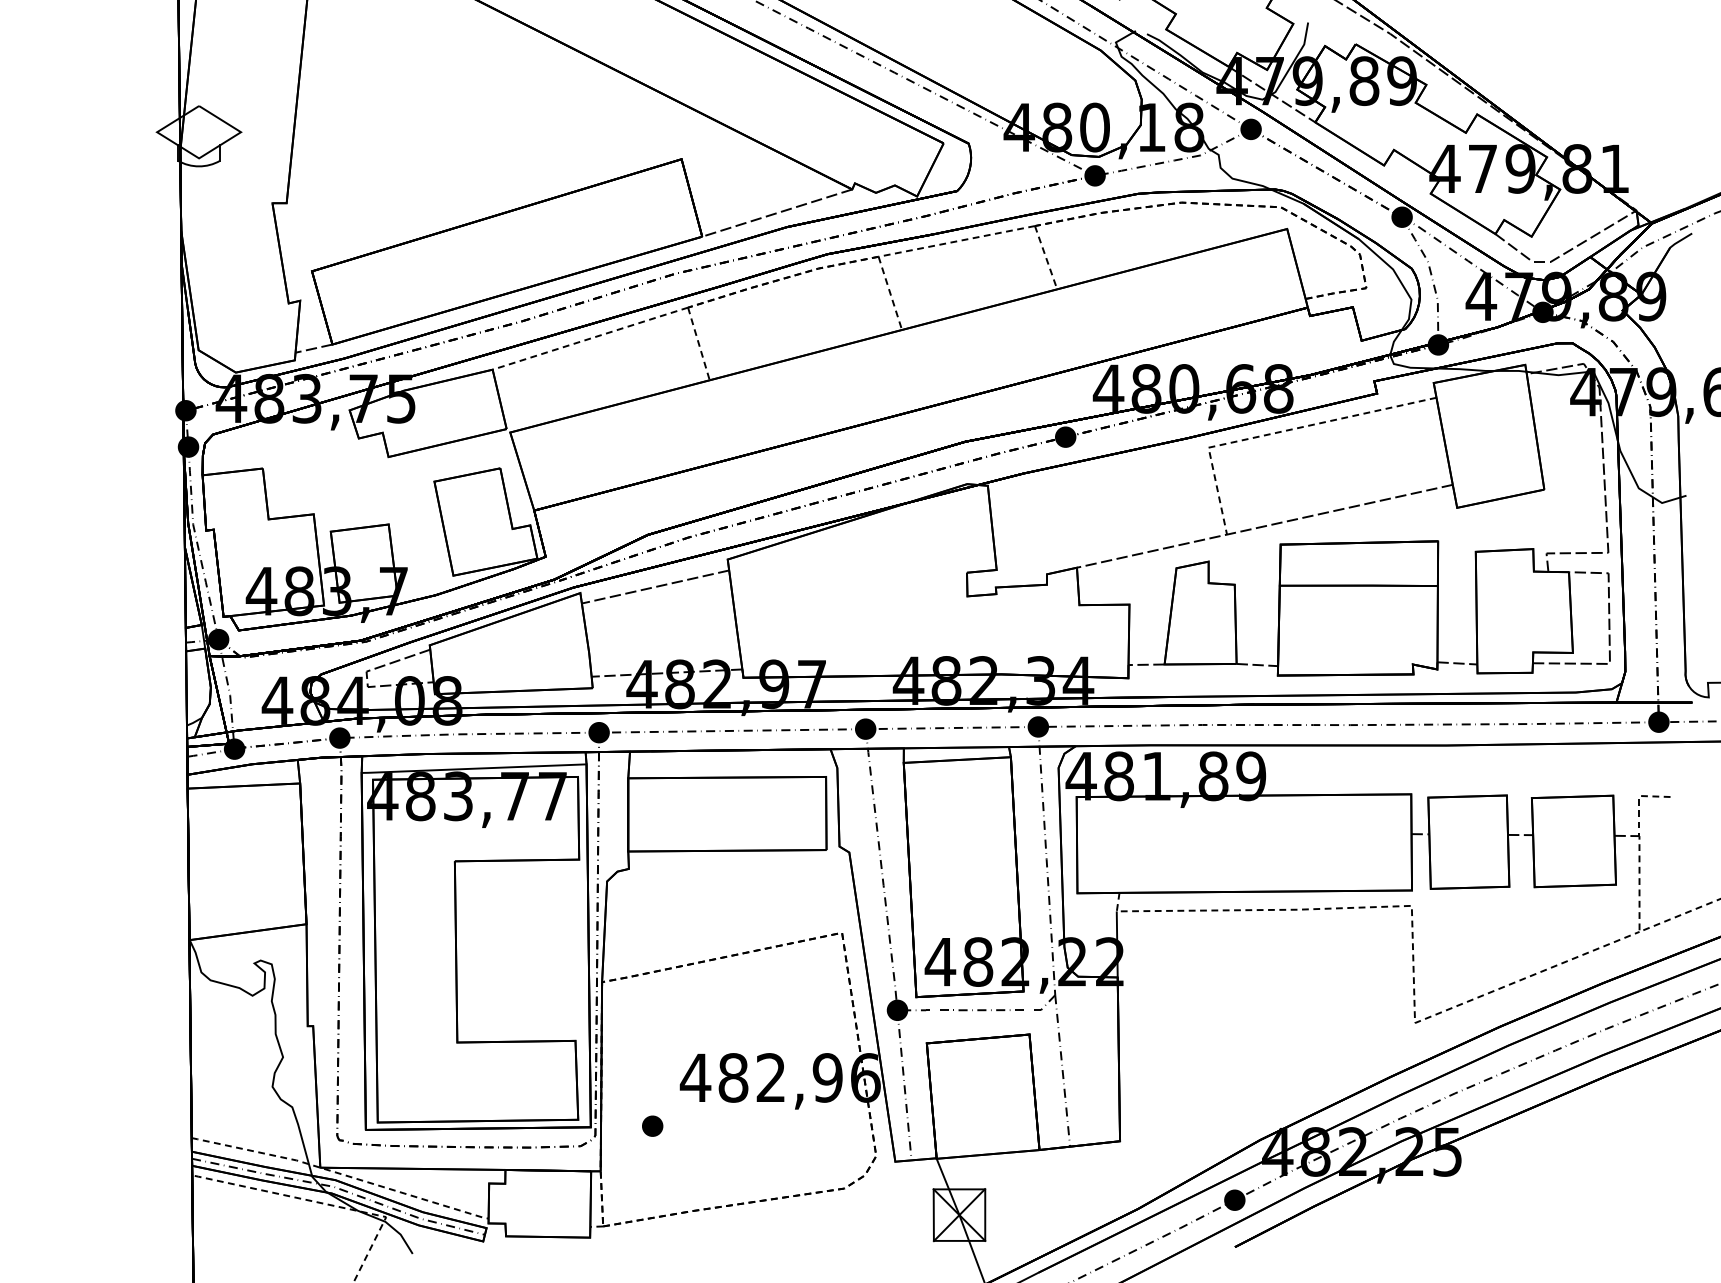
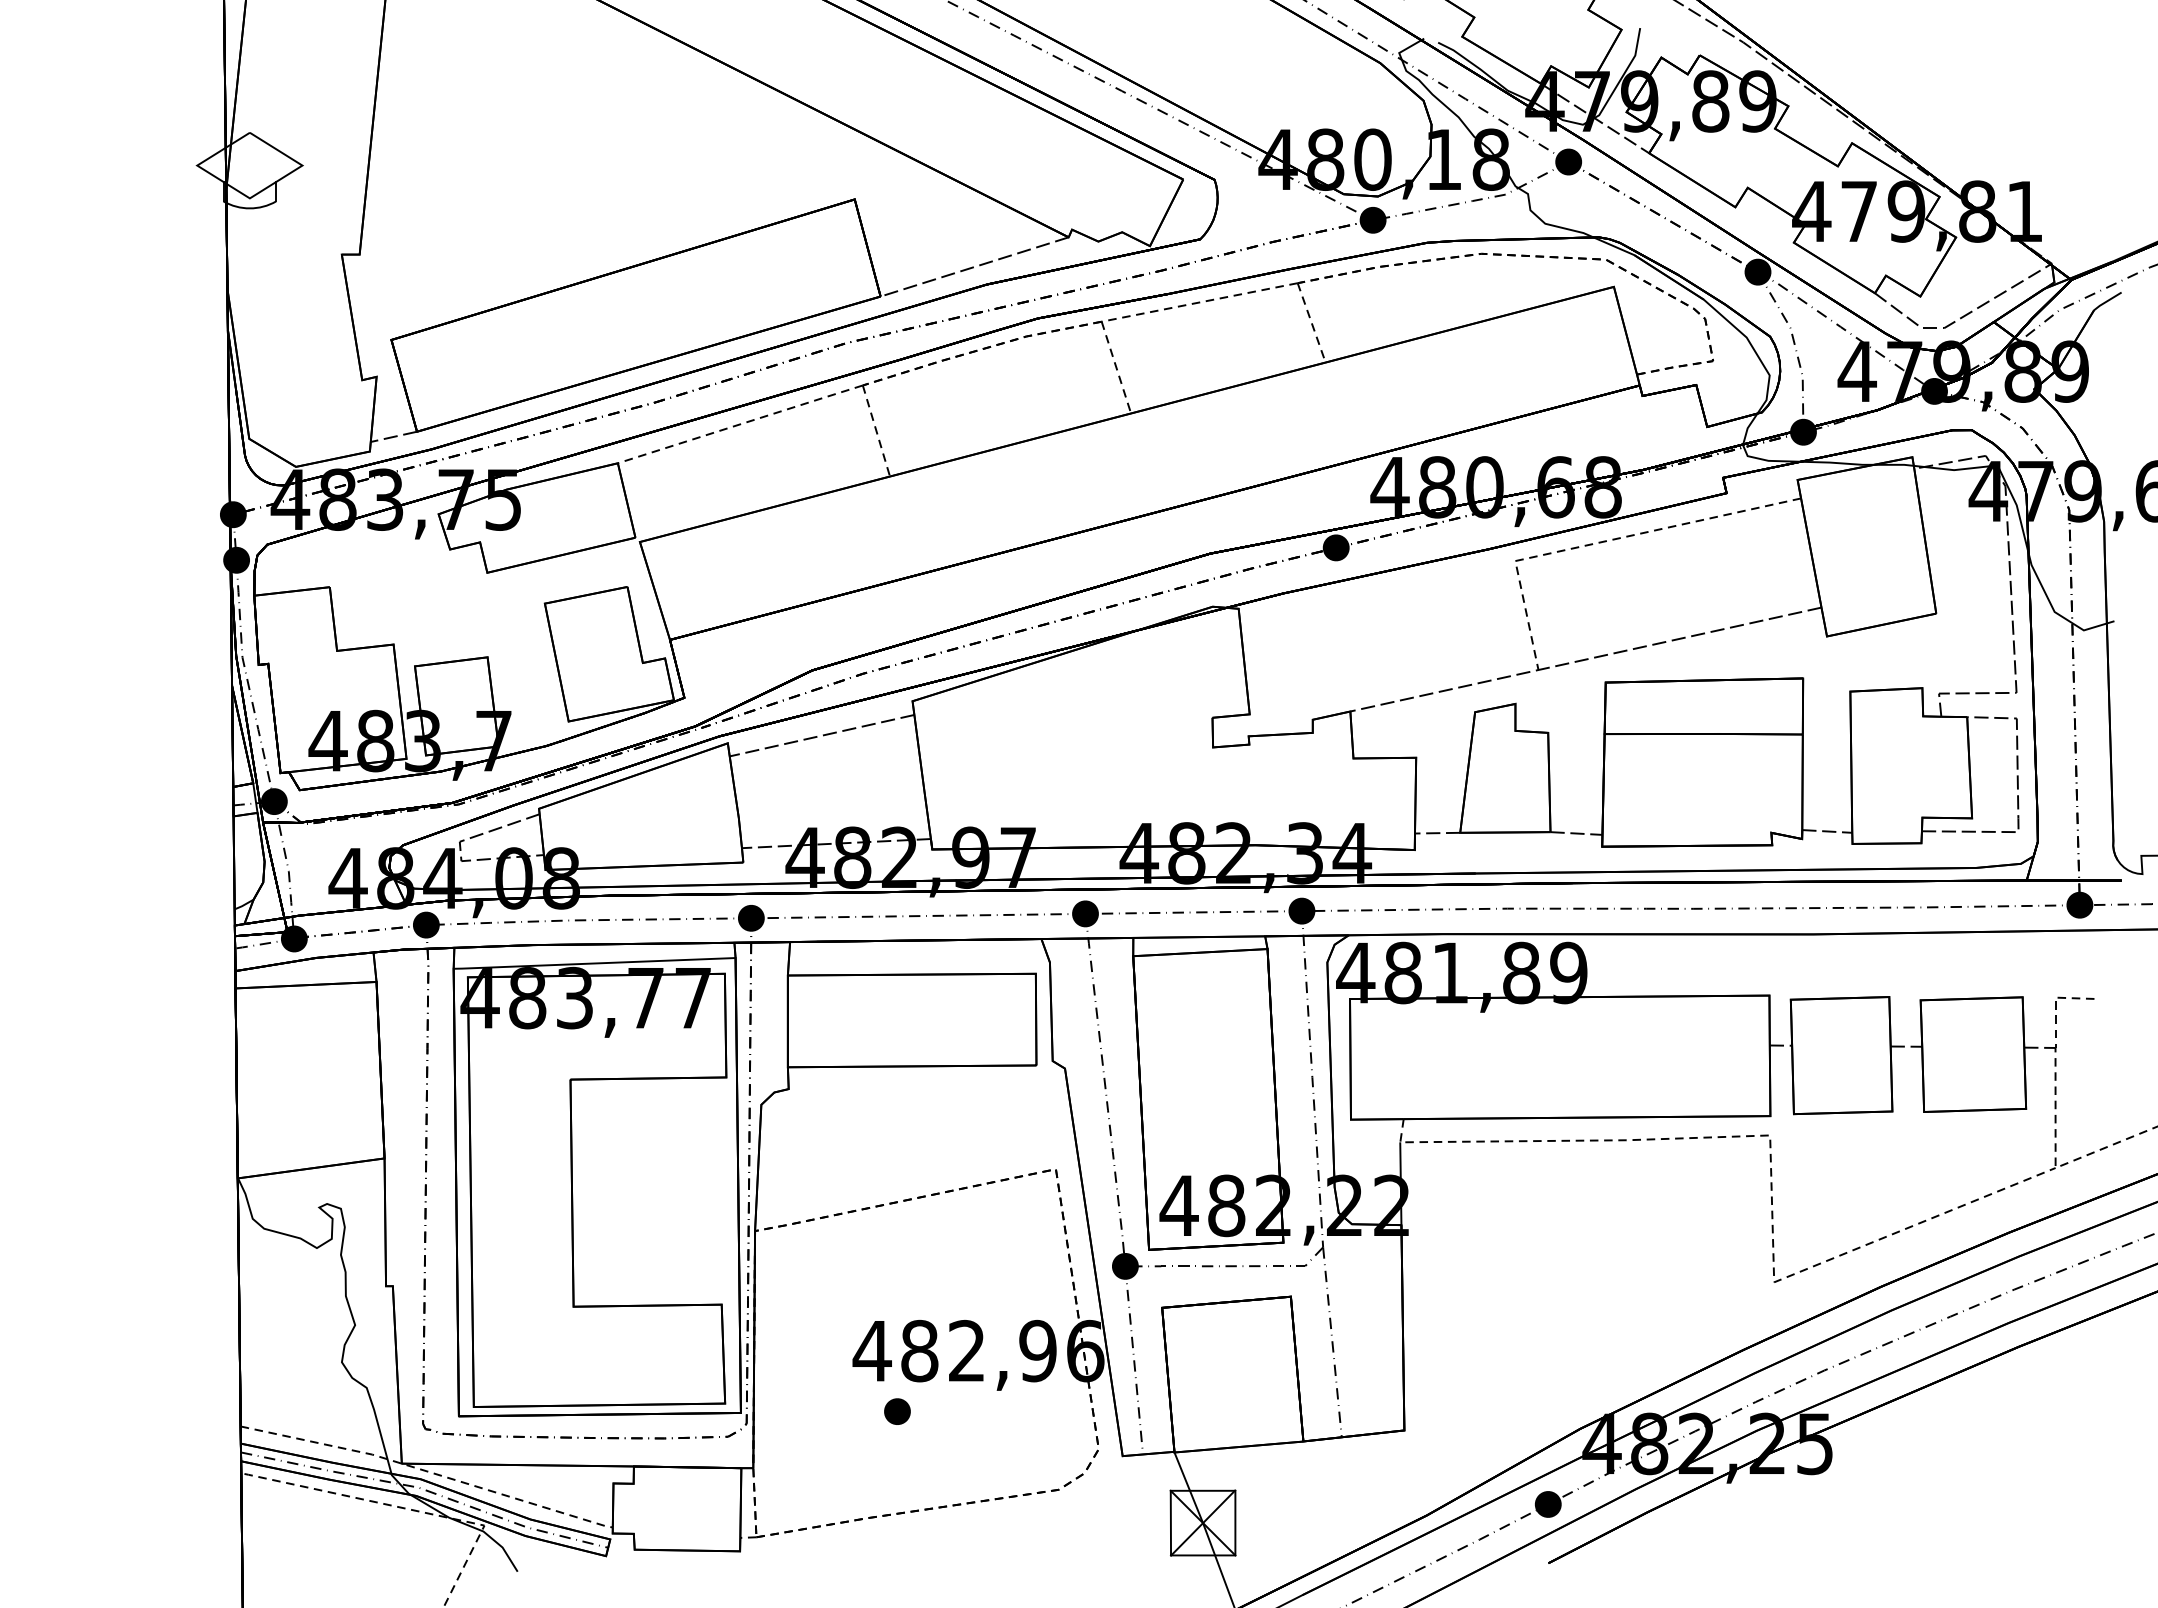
part: (652, 1126) -> (897, 1411), moved

